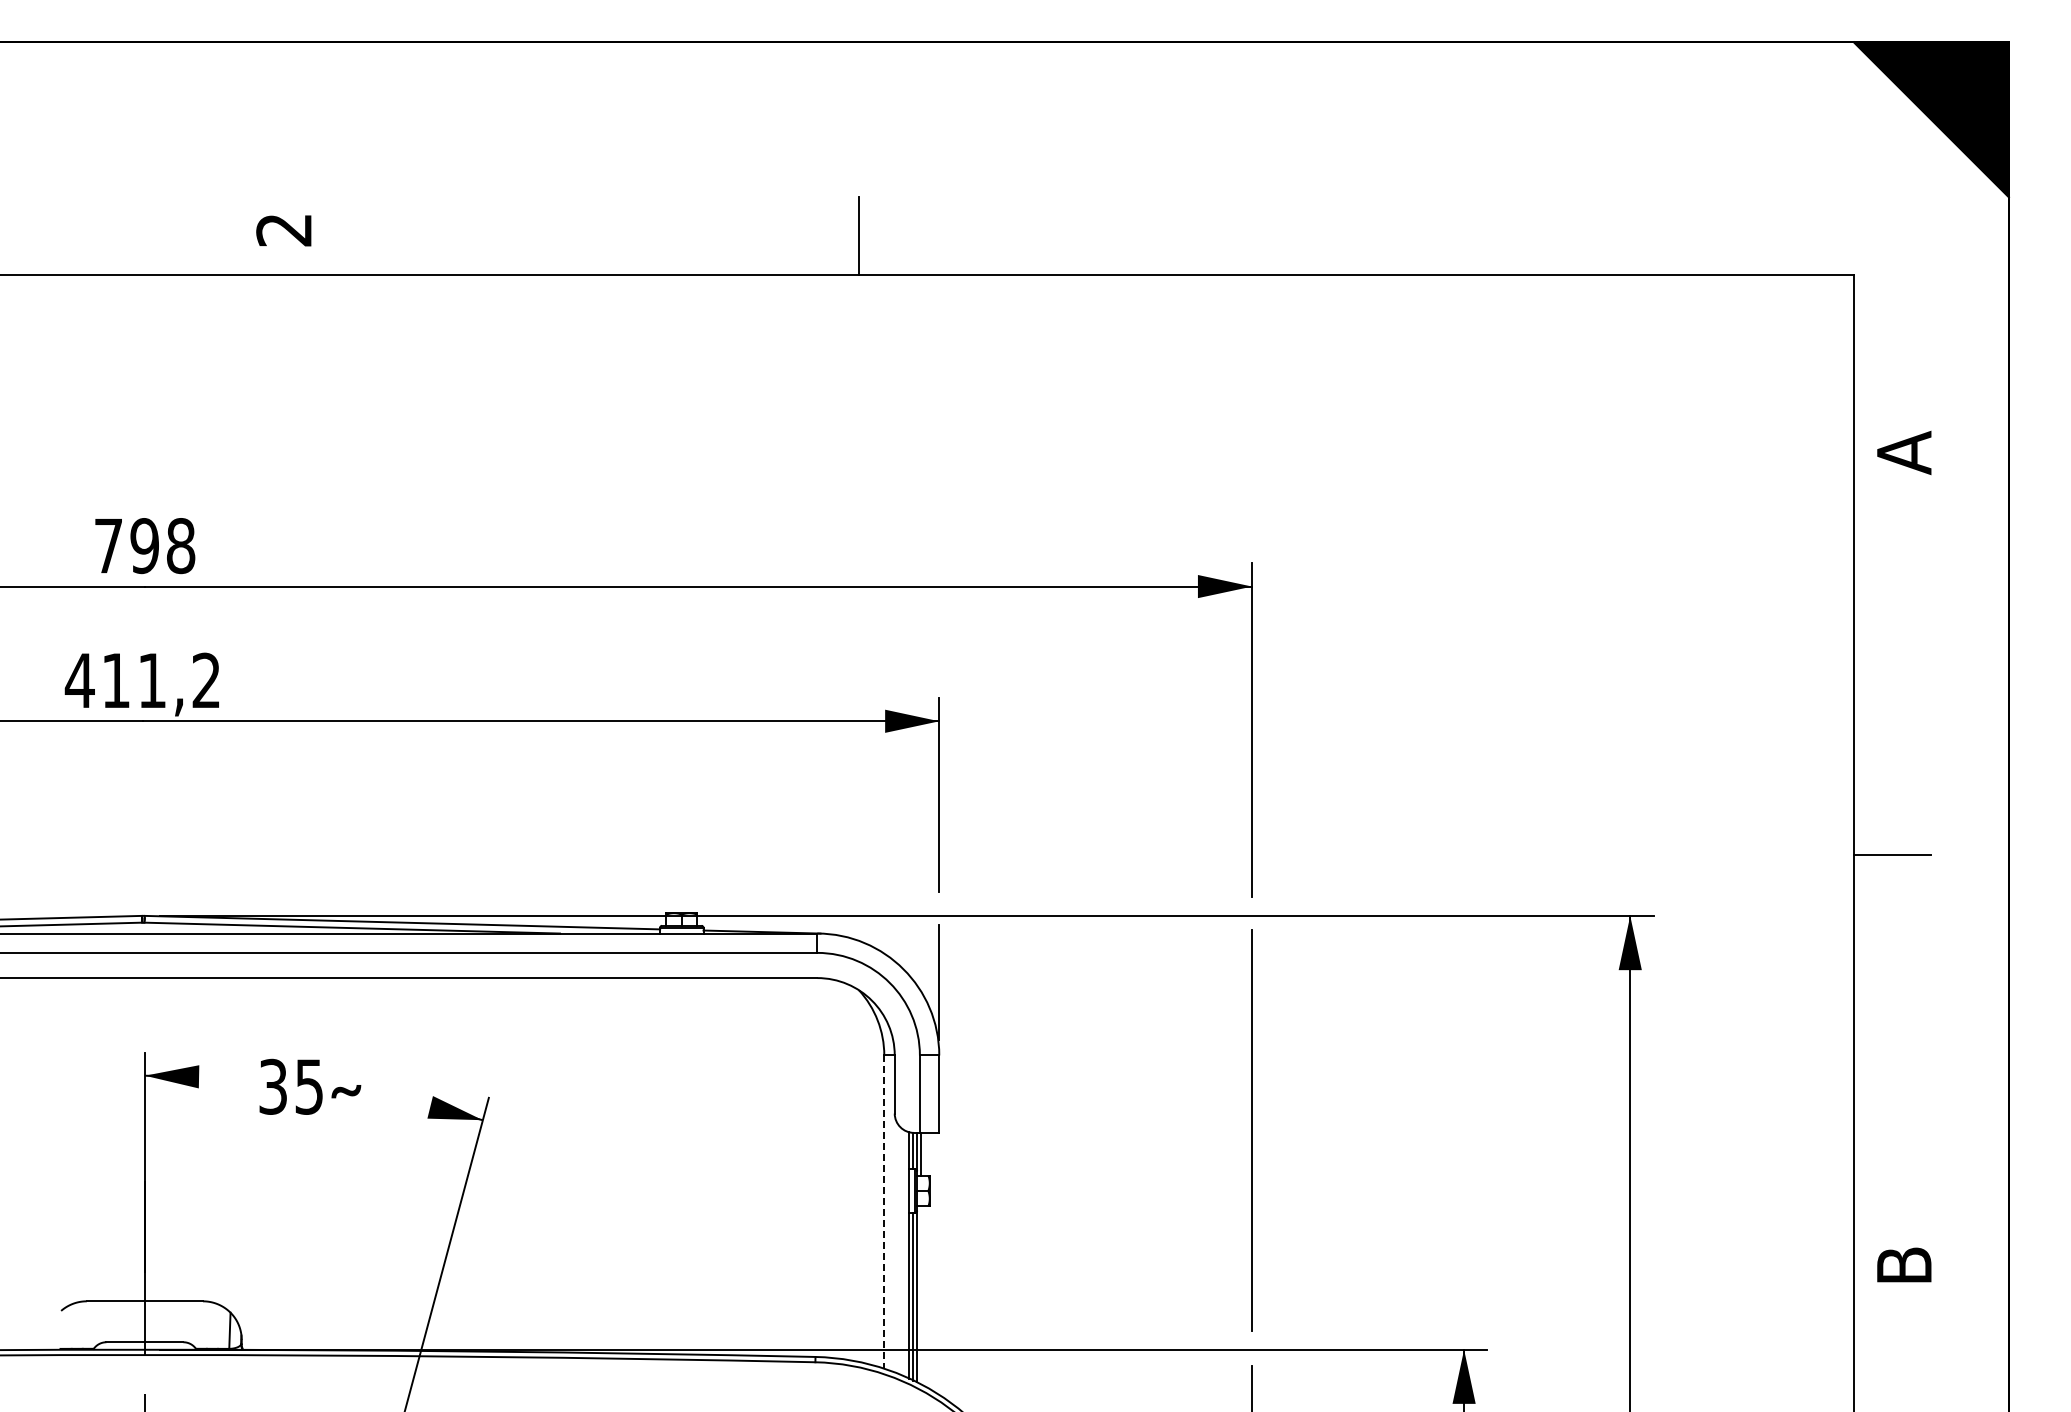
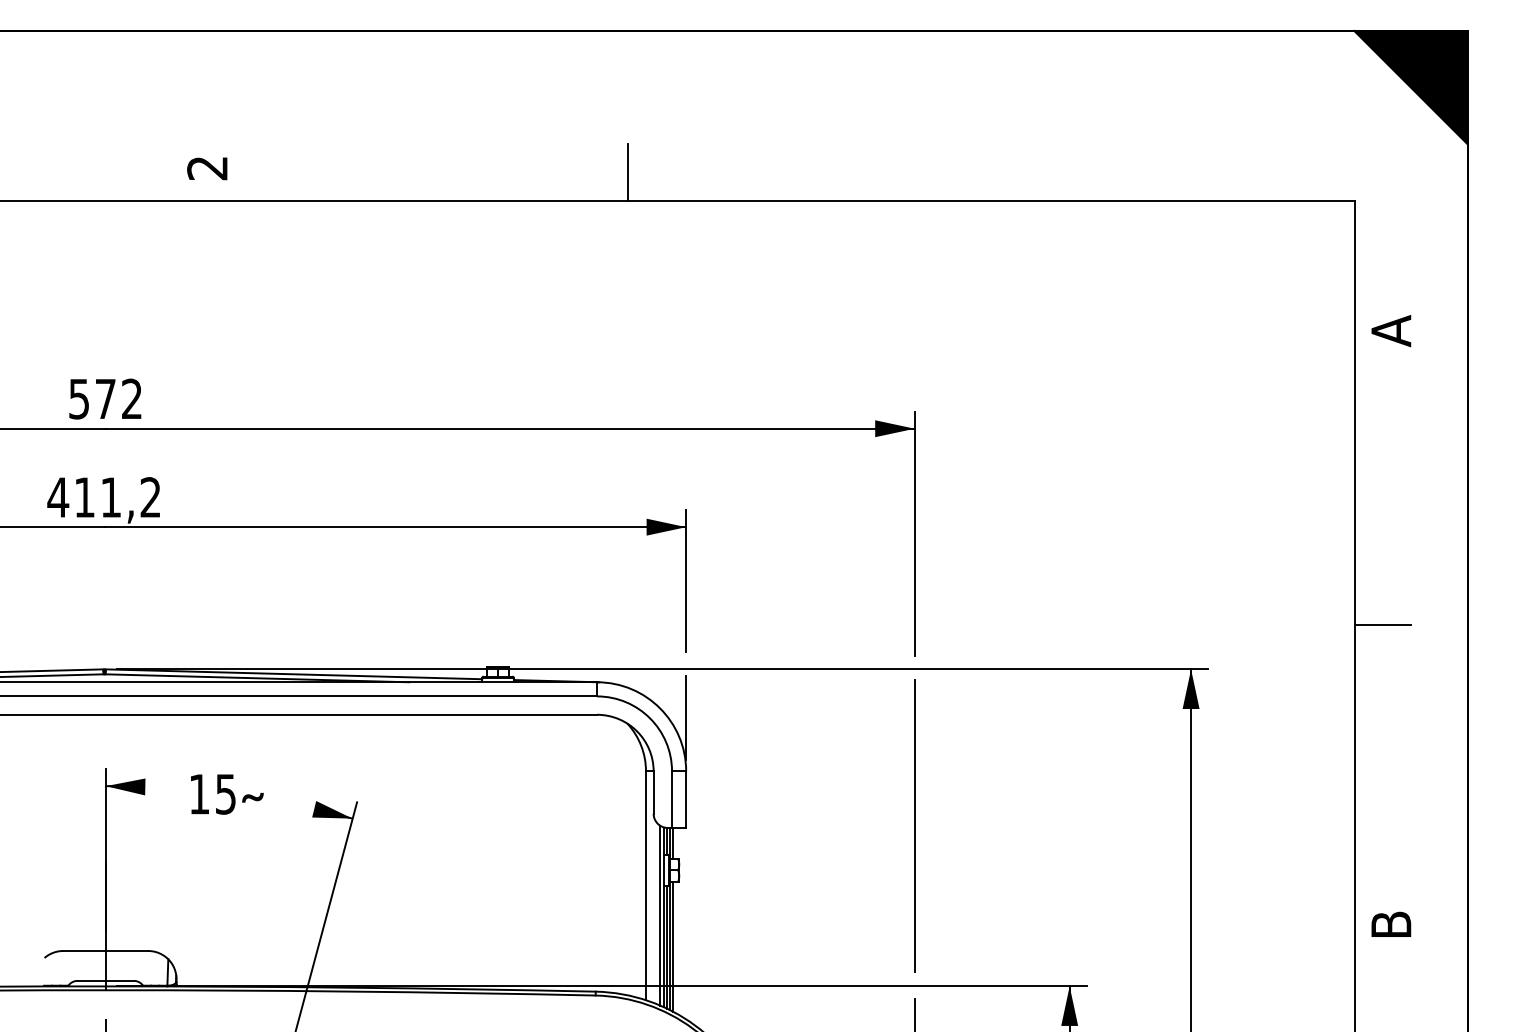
text: (145, 546) -> (106, 399), 798 -> 572
text: (272, 1086) -> (198, 794), 35 -> 15
line: (884, 1212) -> (646, 886), dashed -> solid
line: (903, 1252) -> (660, 915), added
line: (921, 1295) -> (673, 946), added

